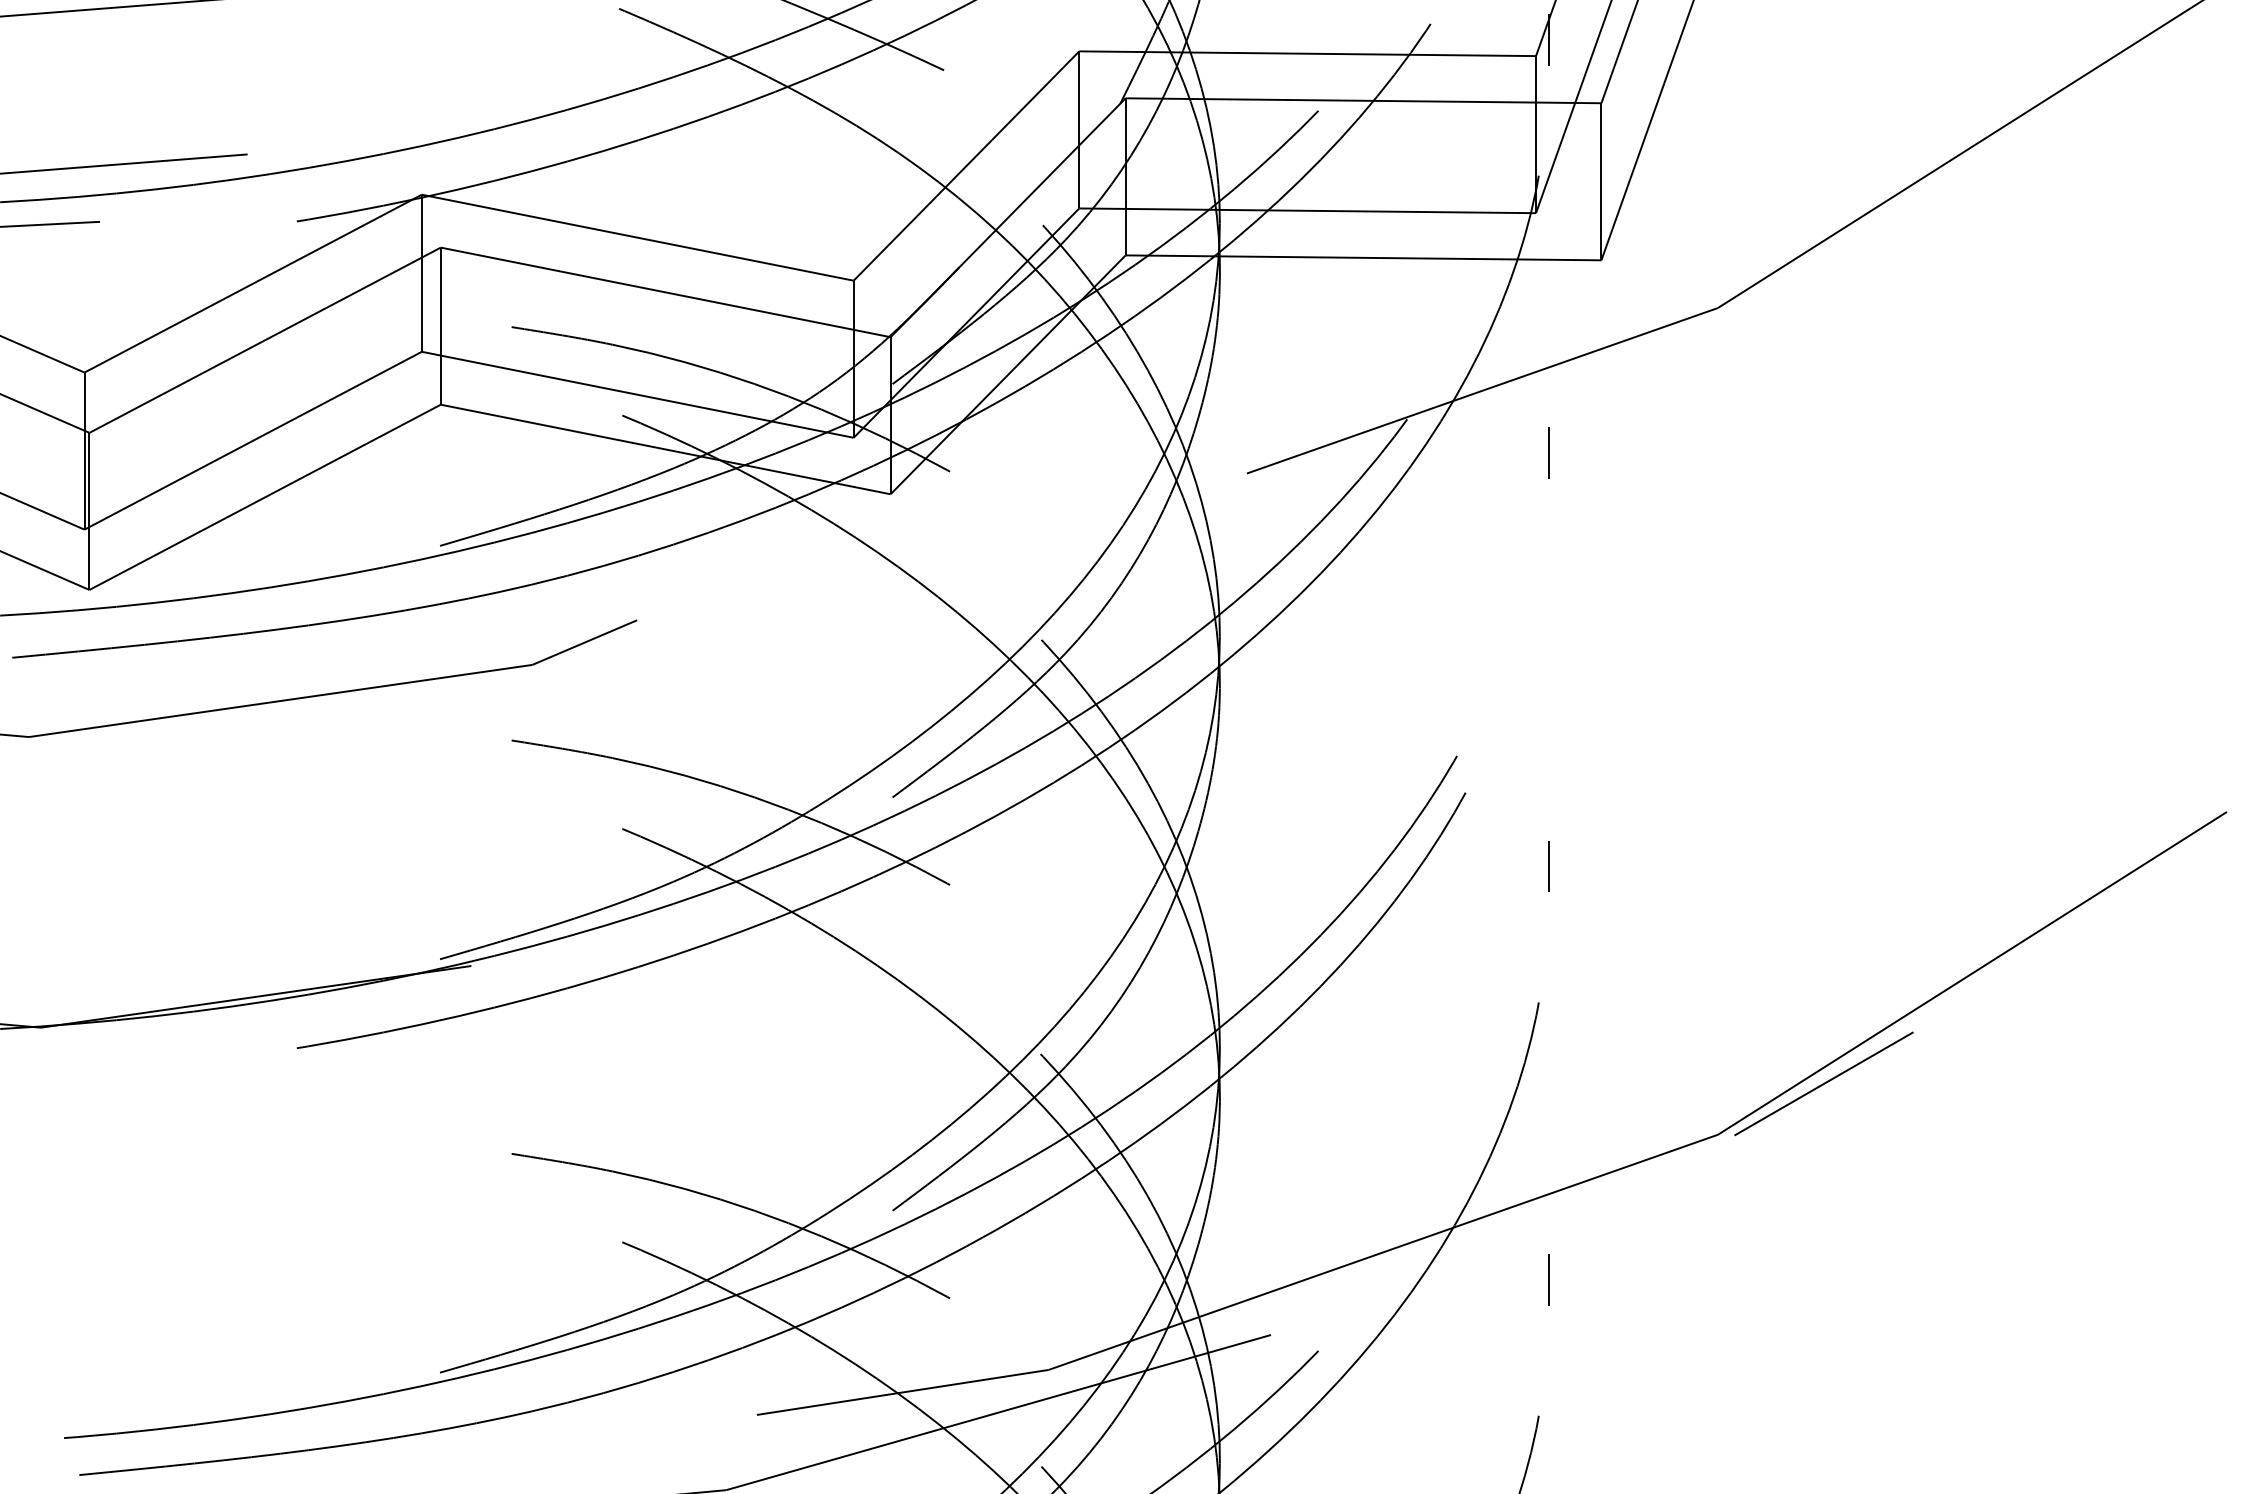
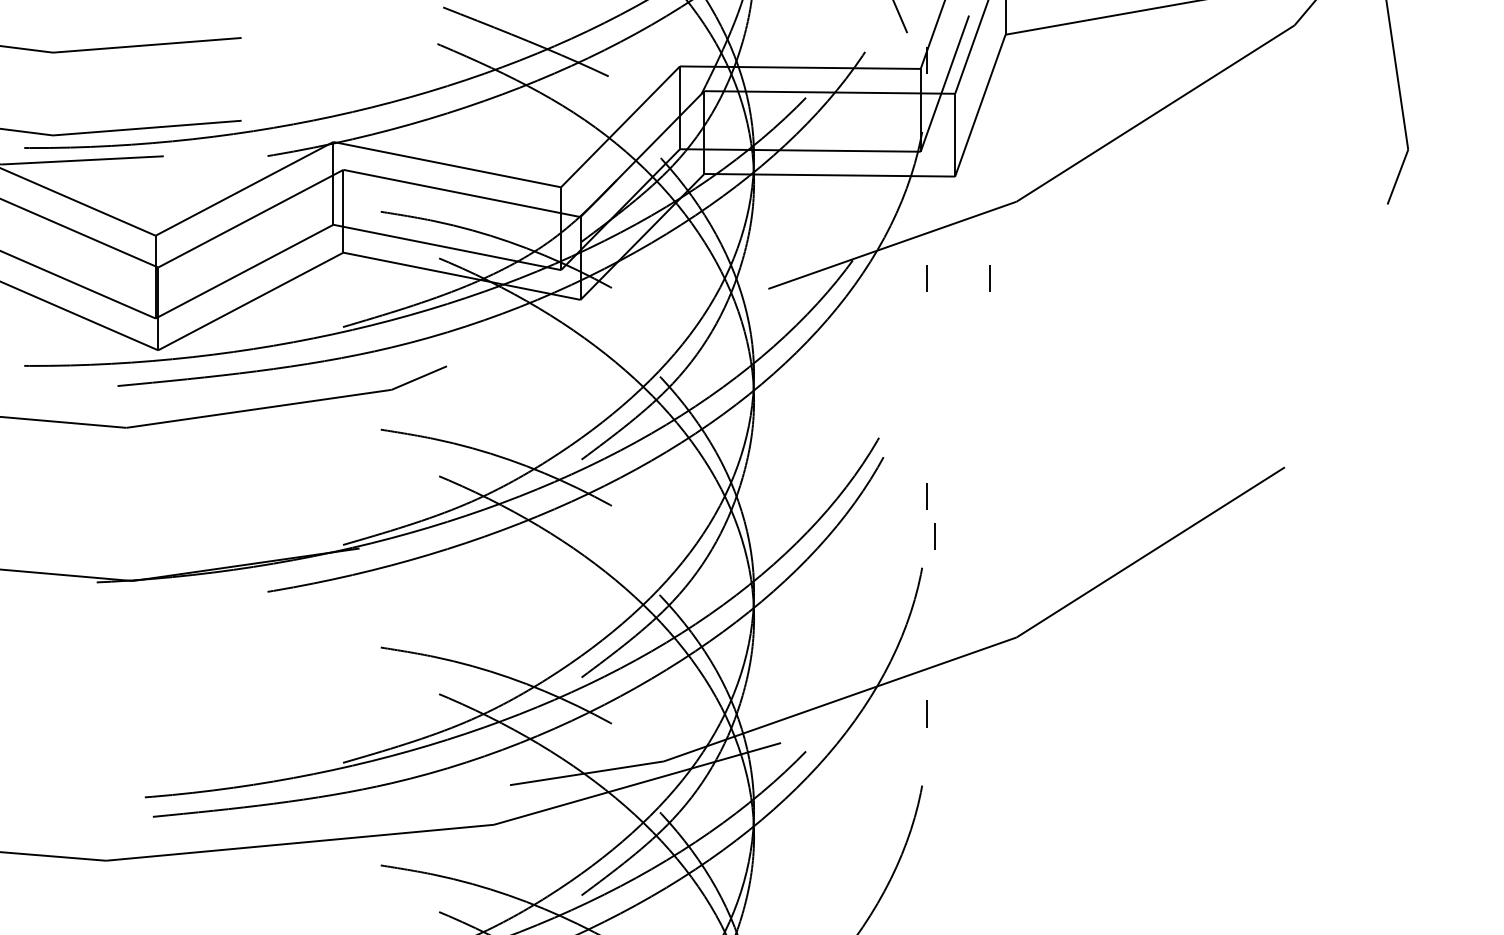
line: (1666, 453) -> (989, 278), added
line: (1562, 943) -> (934, 536), added
line: (1823, 1083) -> (1072, 610), removed

